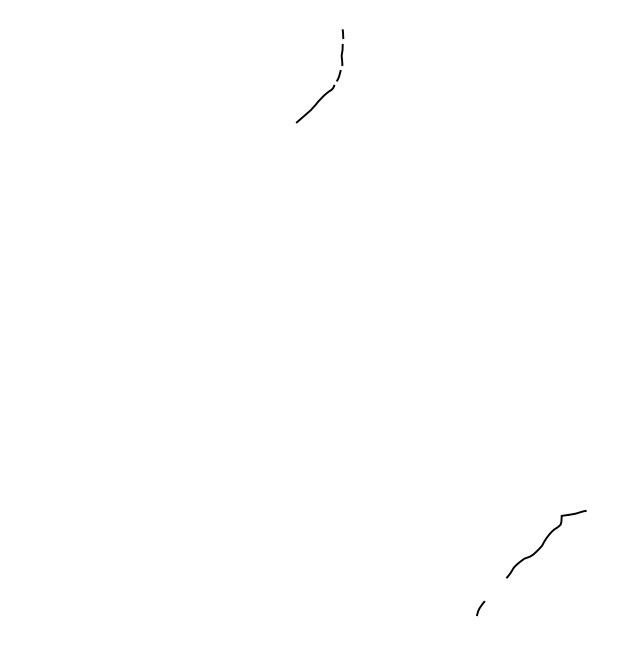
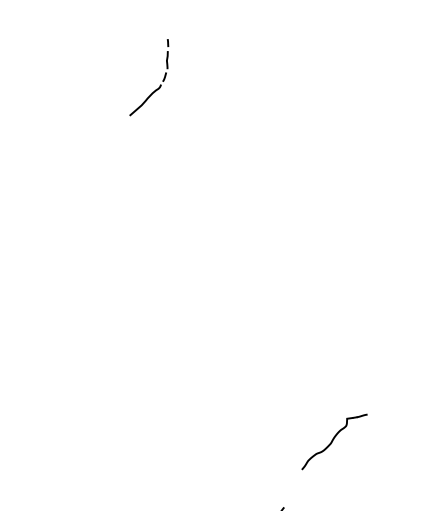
part: (546, 544) -> (334, 442), moved

